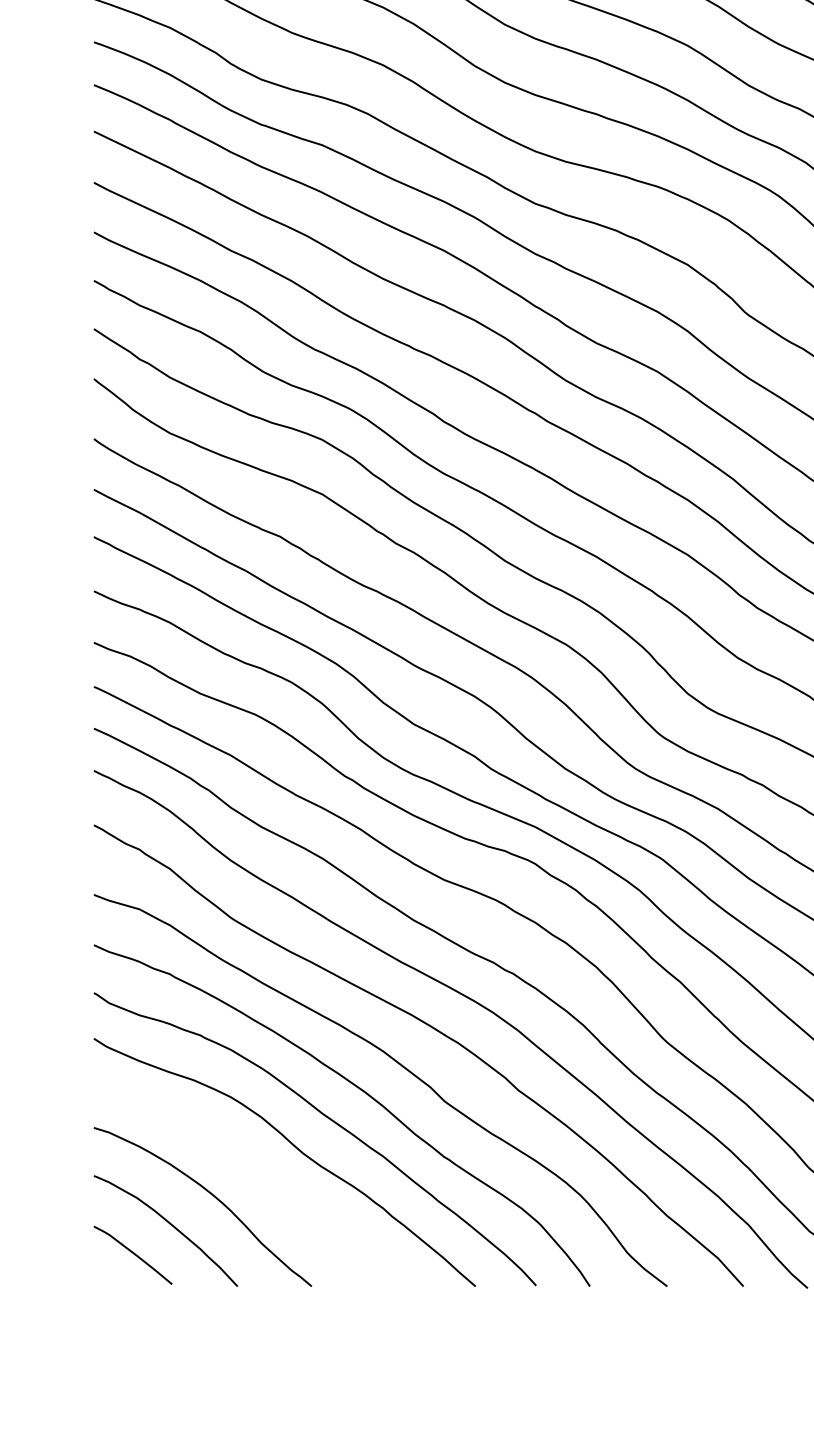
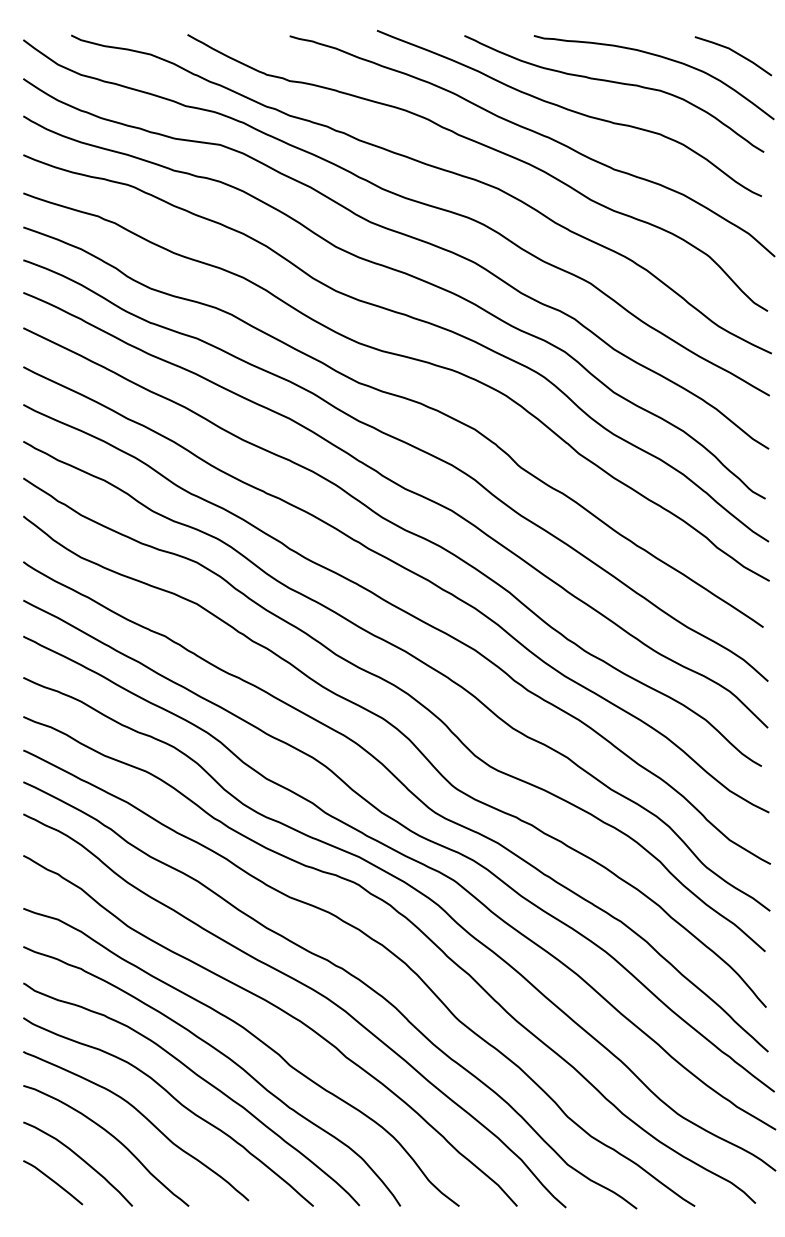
curve: (250, 1168) -> (142, 1116), added

